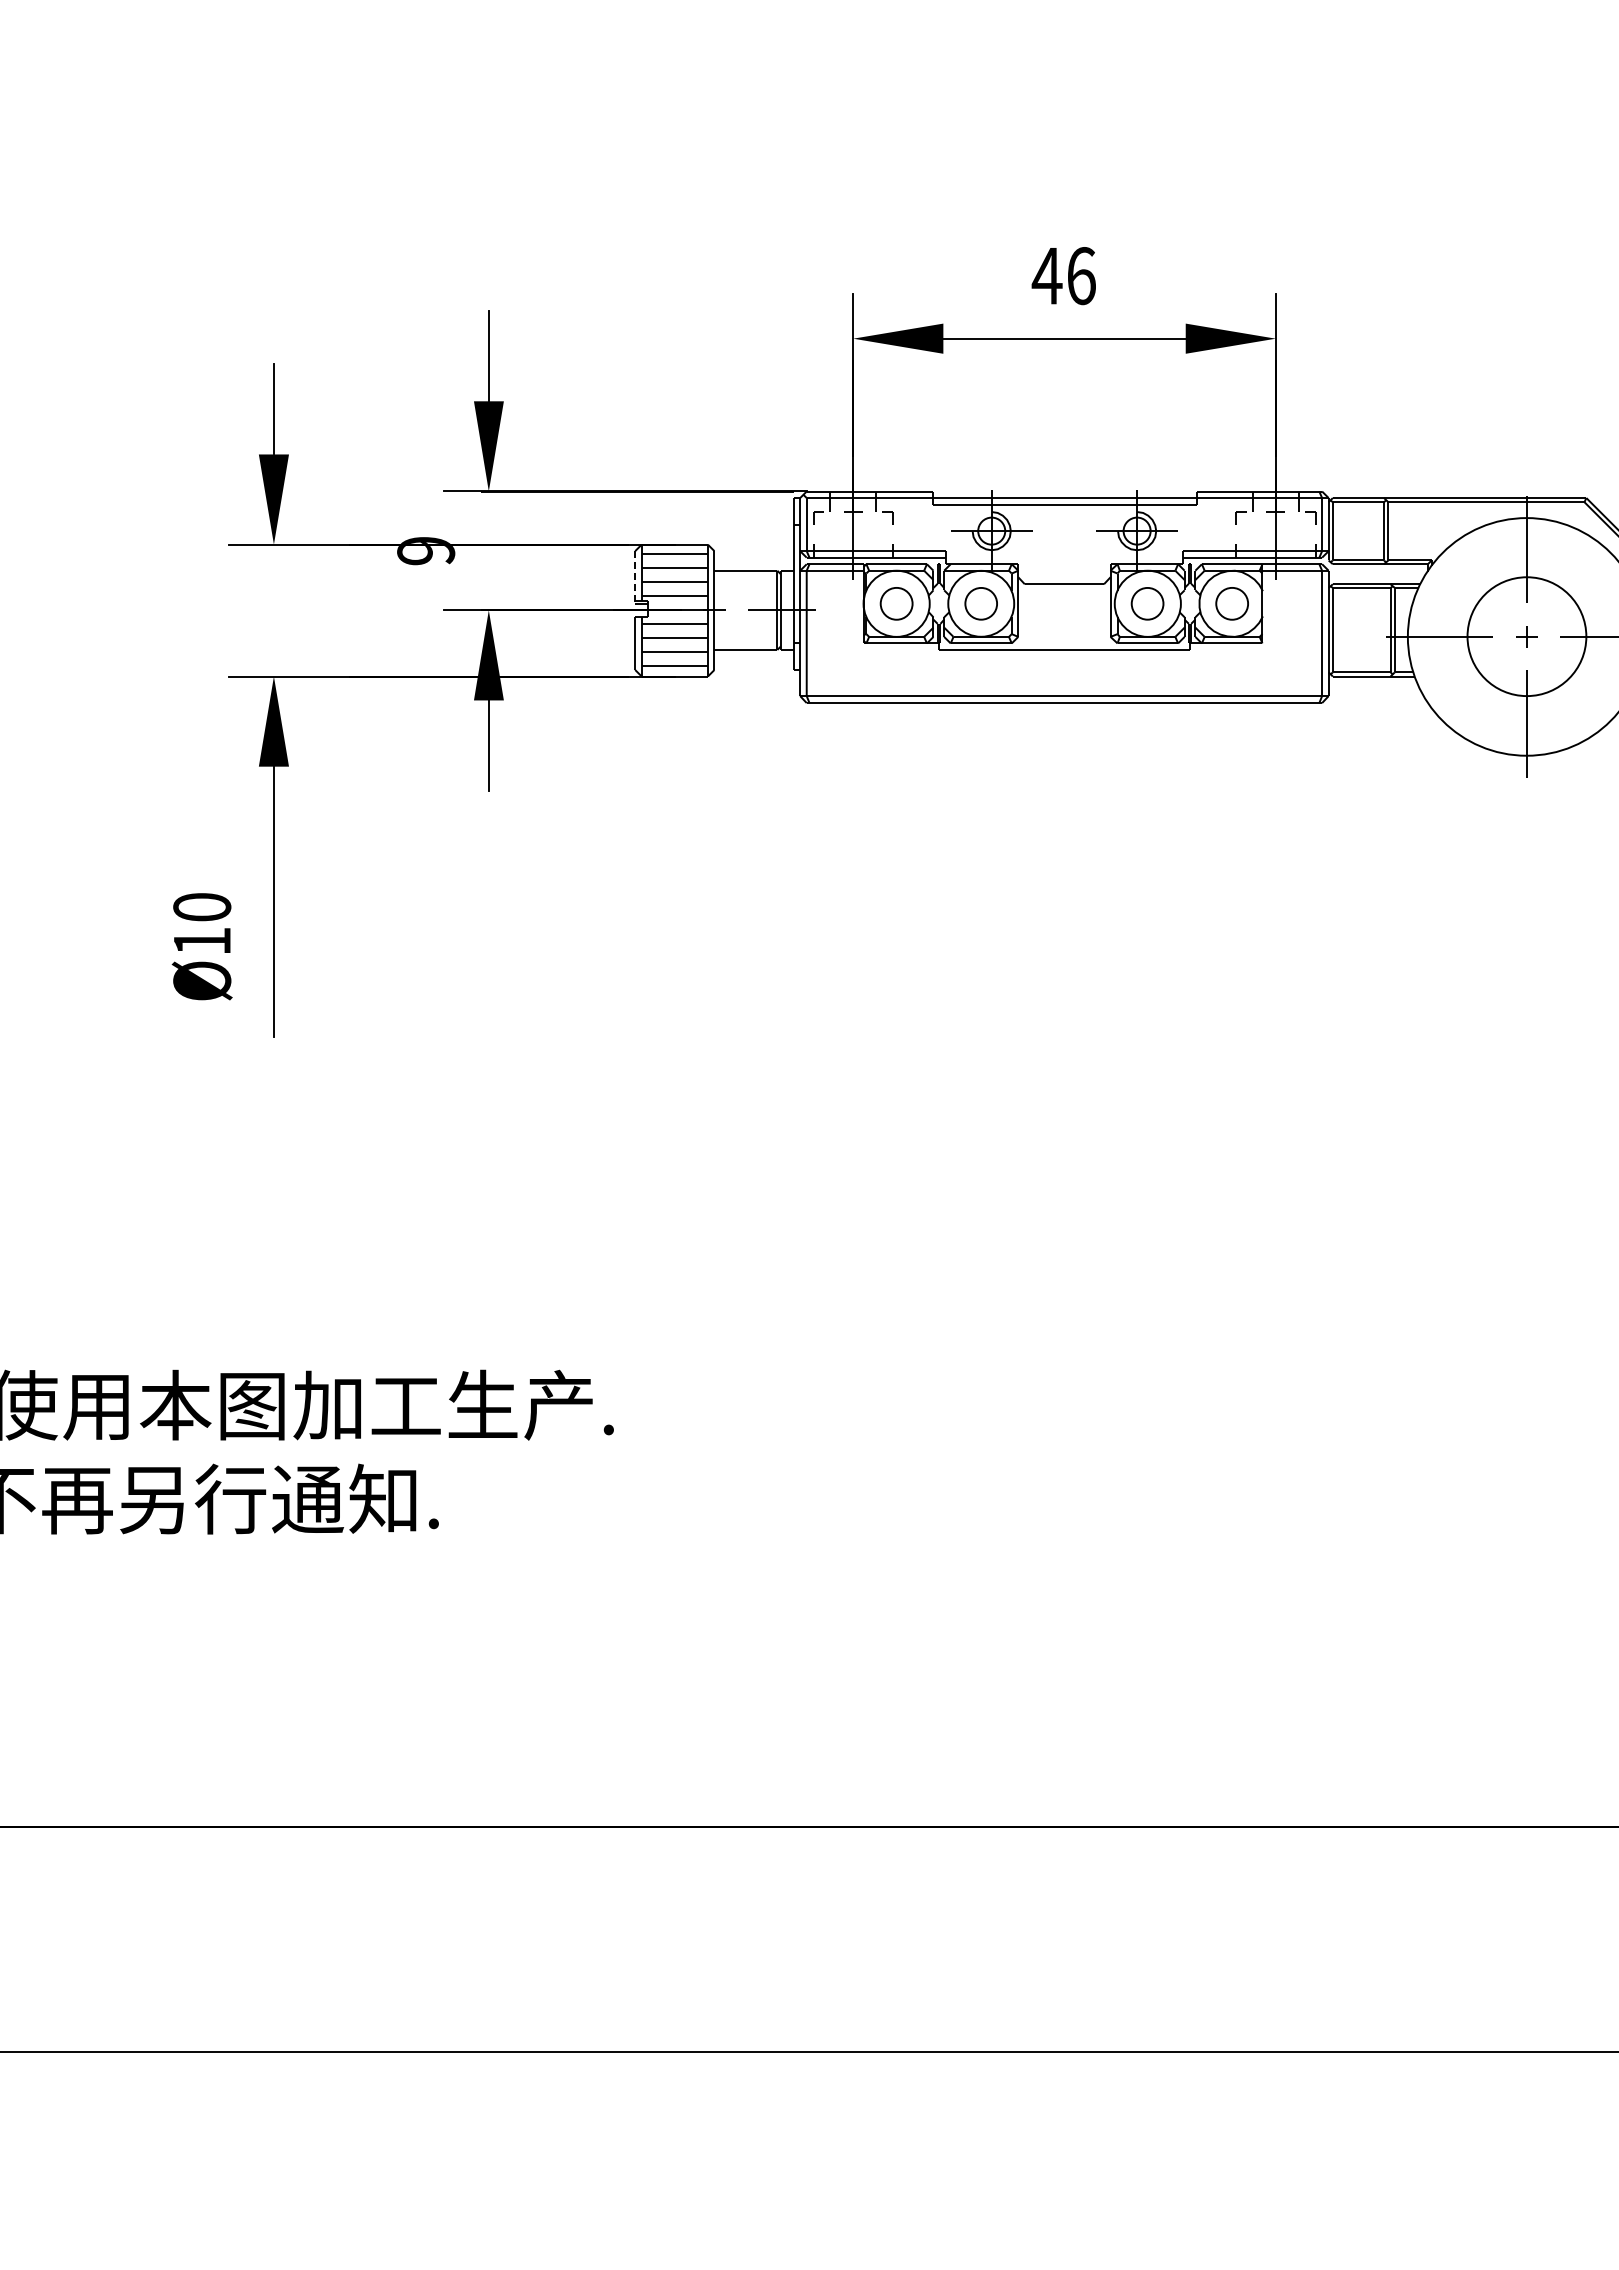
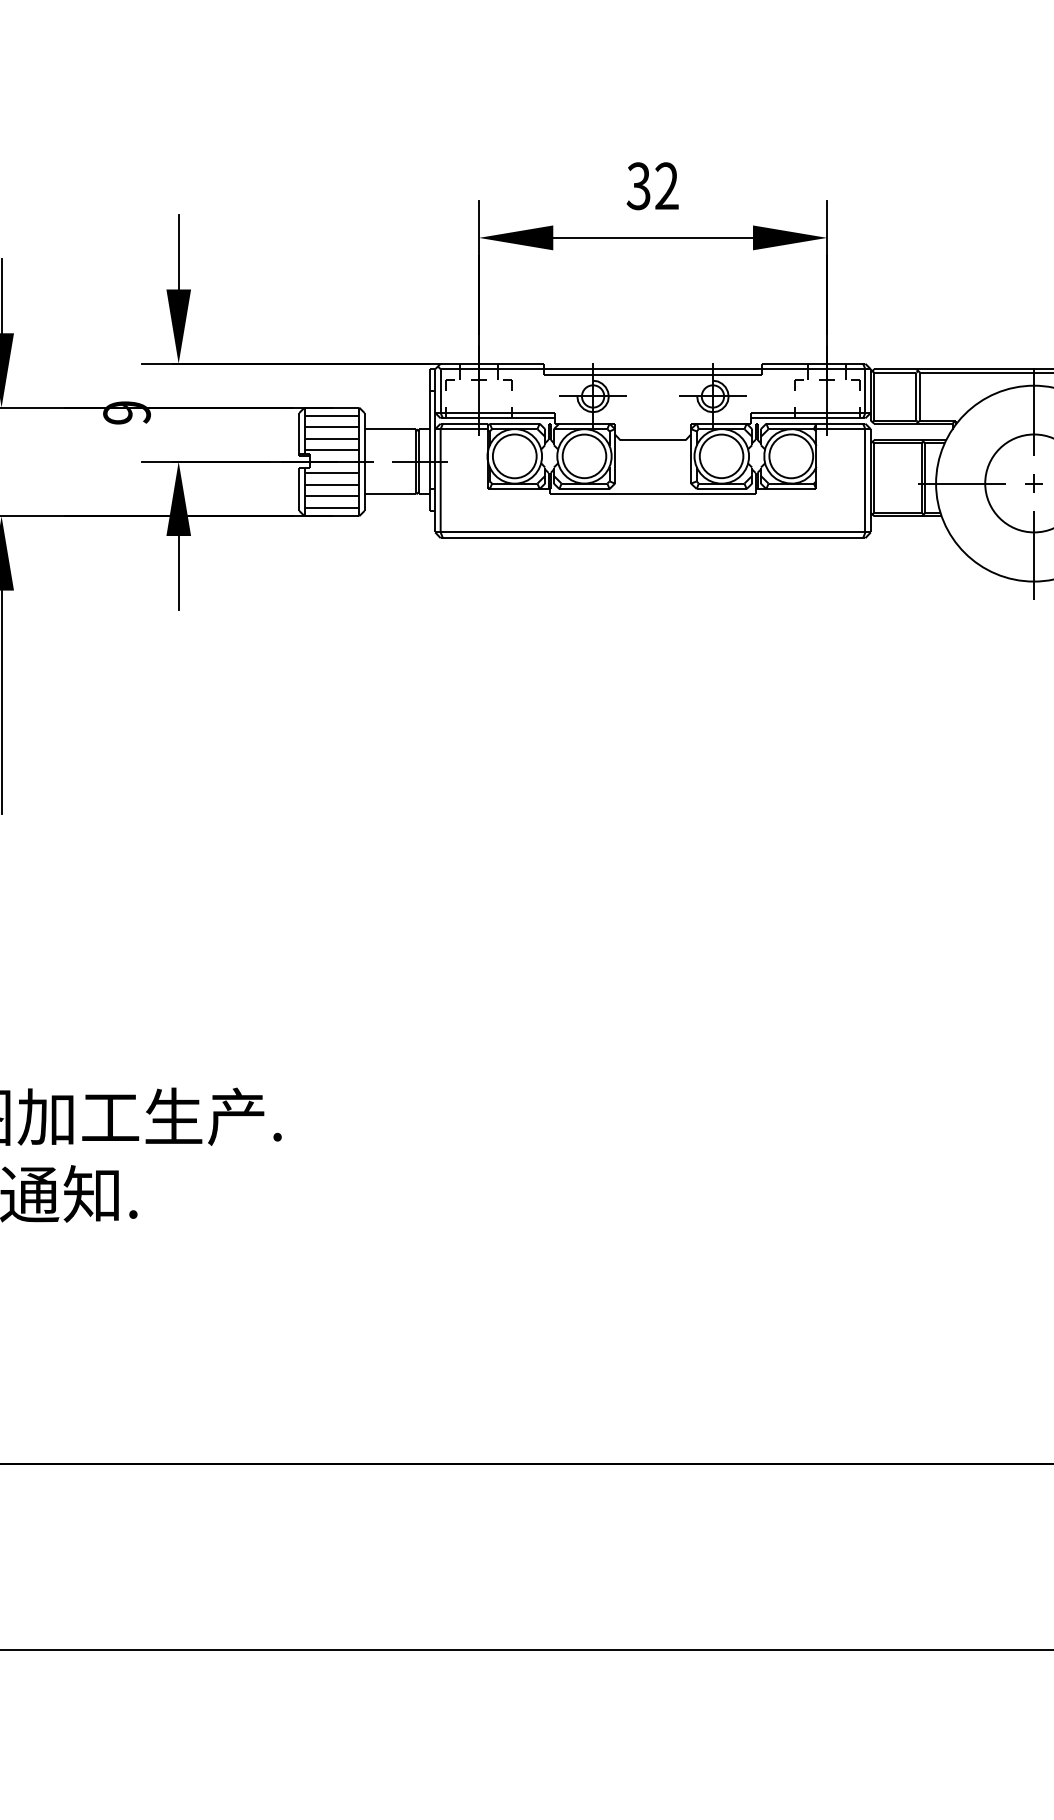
text: (1063, 276) -> (652, 186), 46 -> 32
line: (635, 577) -> (299, 434), dashed -> solid
circle: (896, 603) -> (514, 456), size x1.67
circle: (980, 603) -> (583, 456), size x1.67
circle: (1147, 603) -> (721, 456), size x1.67
circle: (1231, 603) -> (790, 456), size x1.67

